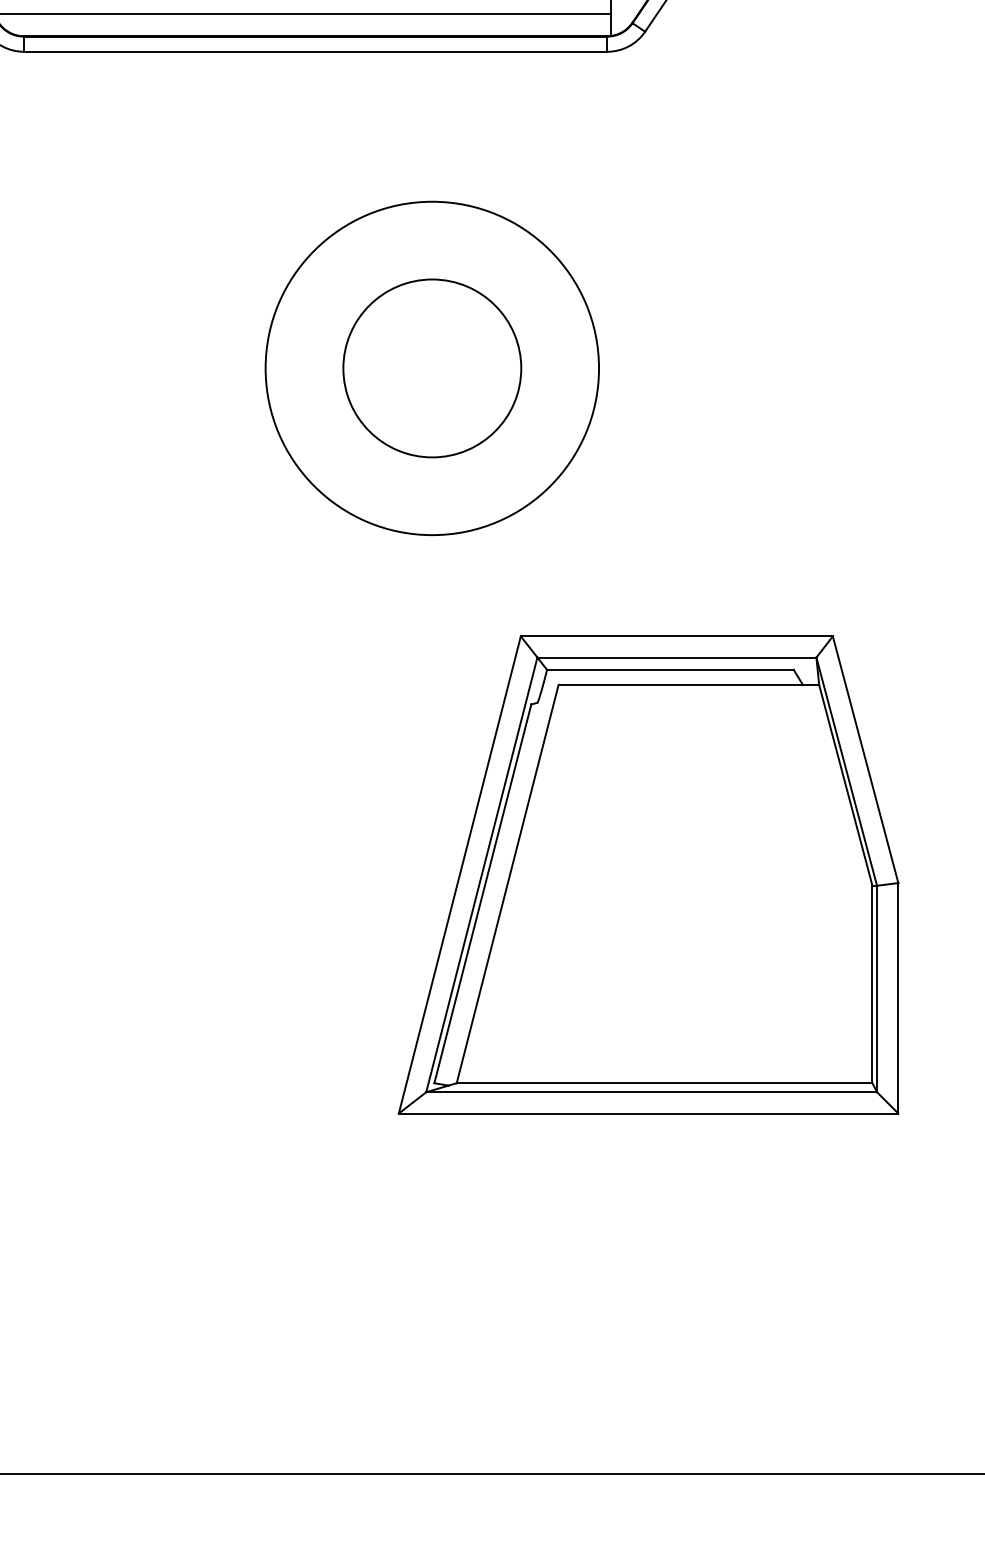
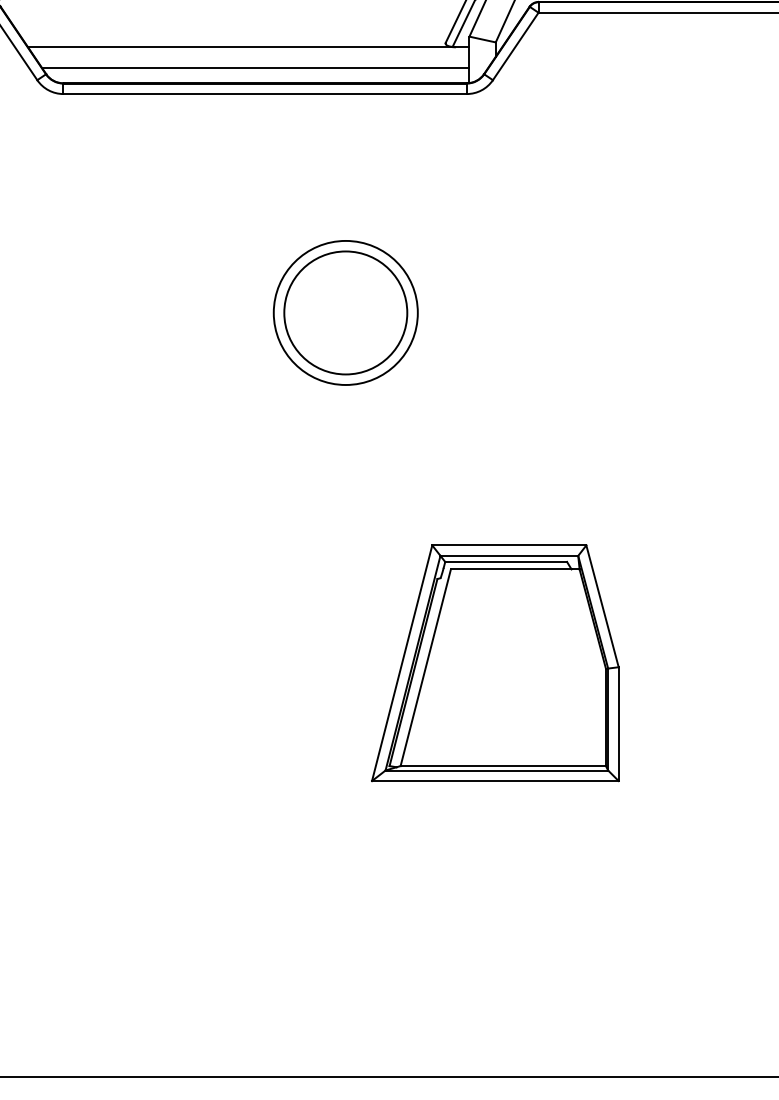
circle: (431, 367) -> (345, 312), size x0.62
part: (648, 875) -> (495, 663), size x0.71

